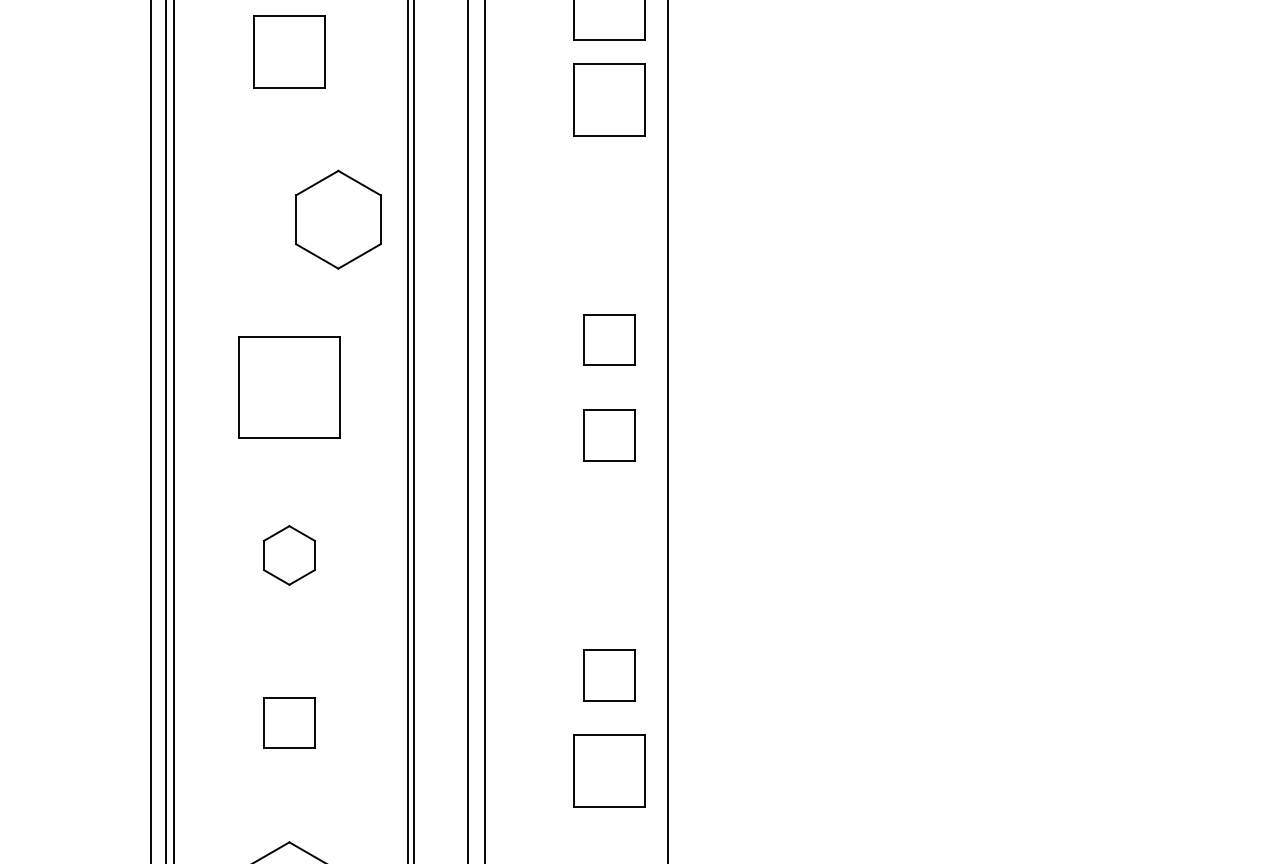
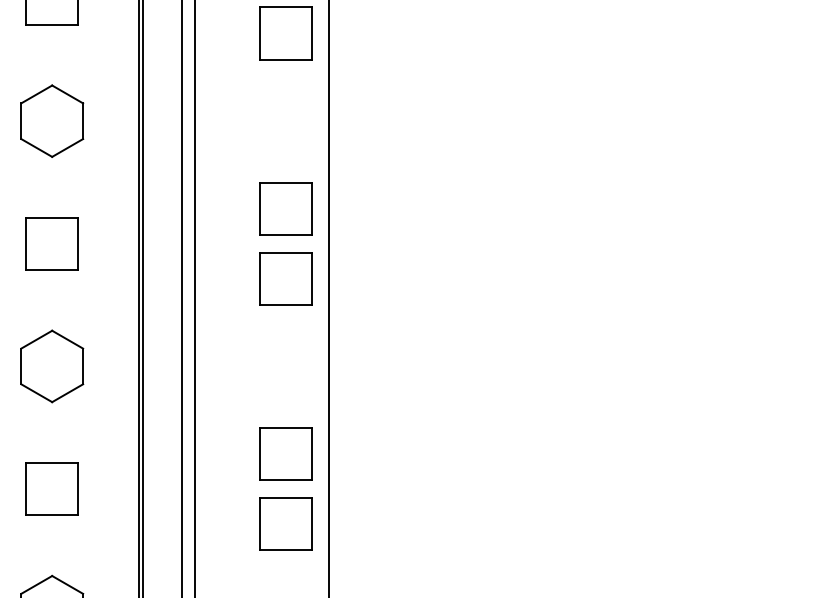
part: (338, 219) -> (52, 121), moved
part: (609, 339) -> (286, 208), size x1.43
part: (289, 387) -> (52, 243), size x0.71
part: (609, 435) -> (286, 278), size x1.43
part: (289, 555) -> (52, 366), size x1.67
part: (609, 675) -> (286, 454), size x1.43
part: (289, 722) -> (52, 488), size x1.43

